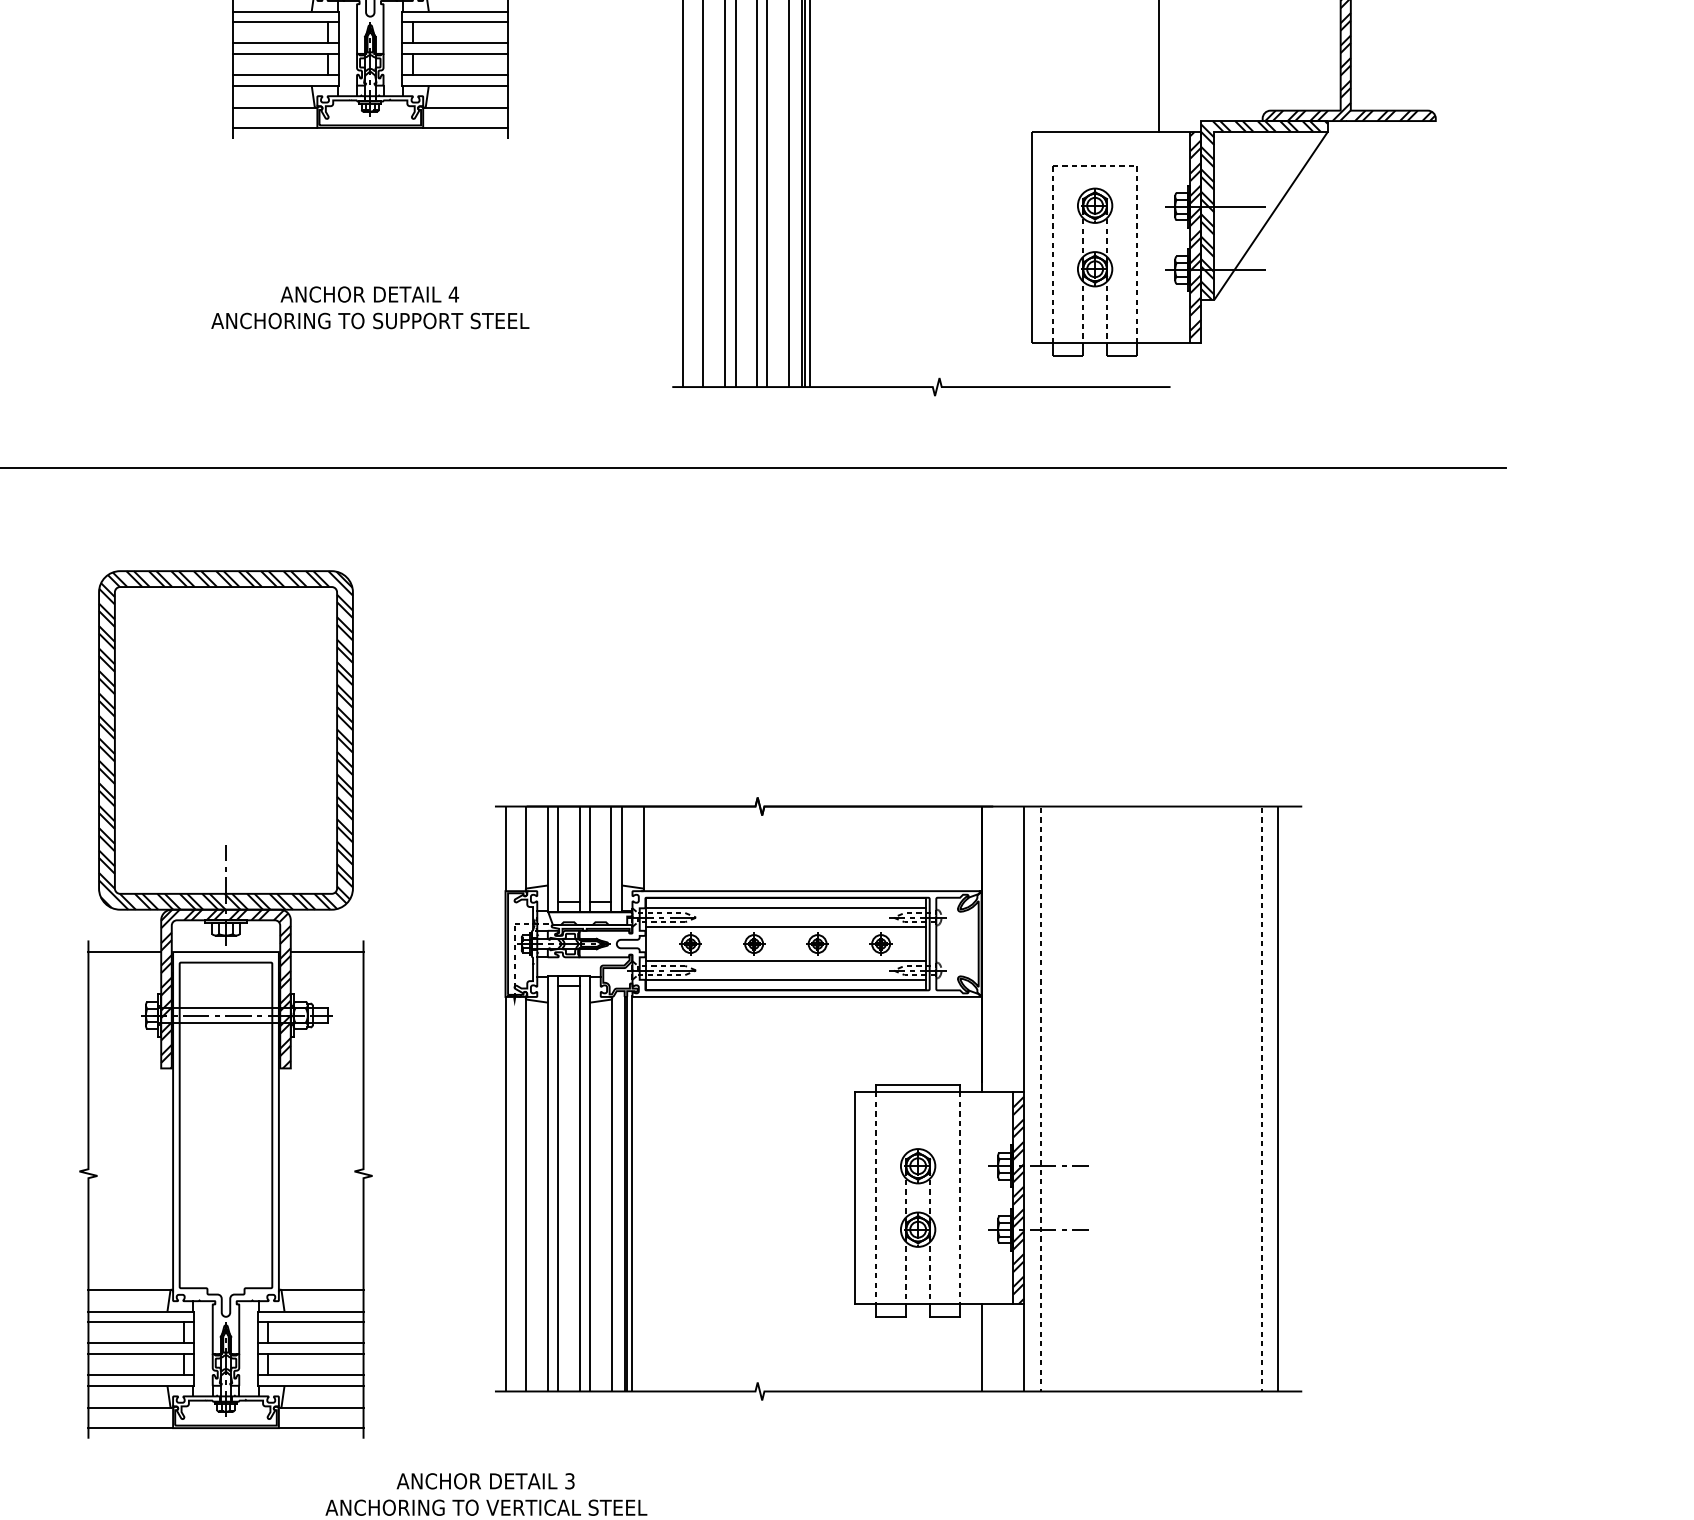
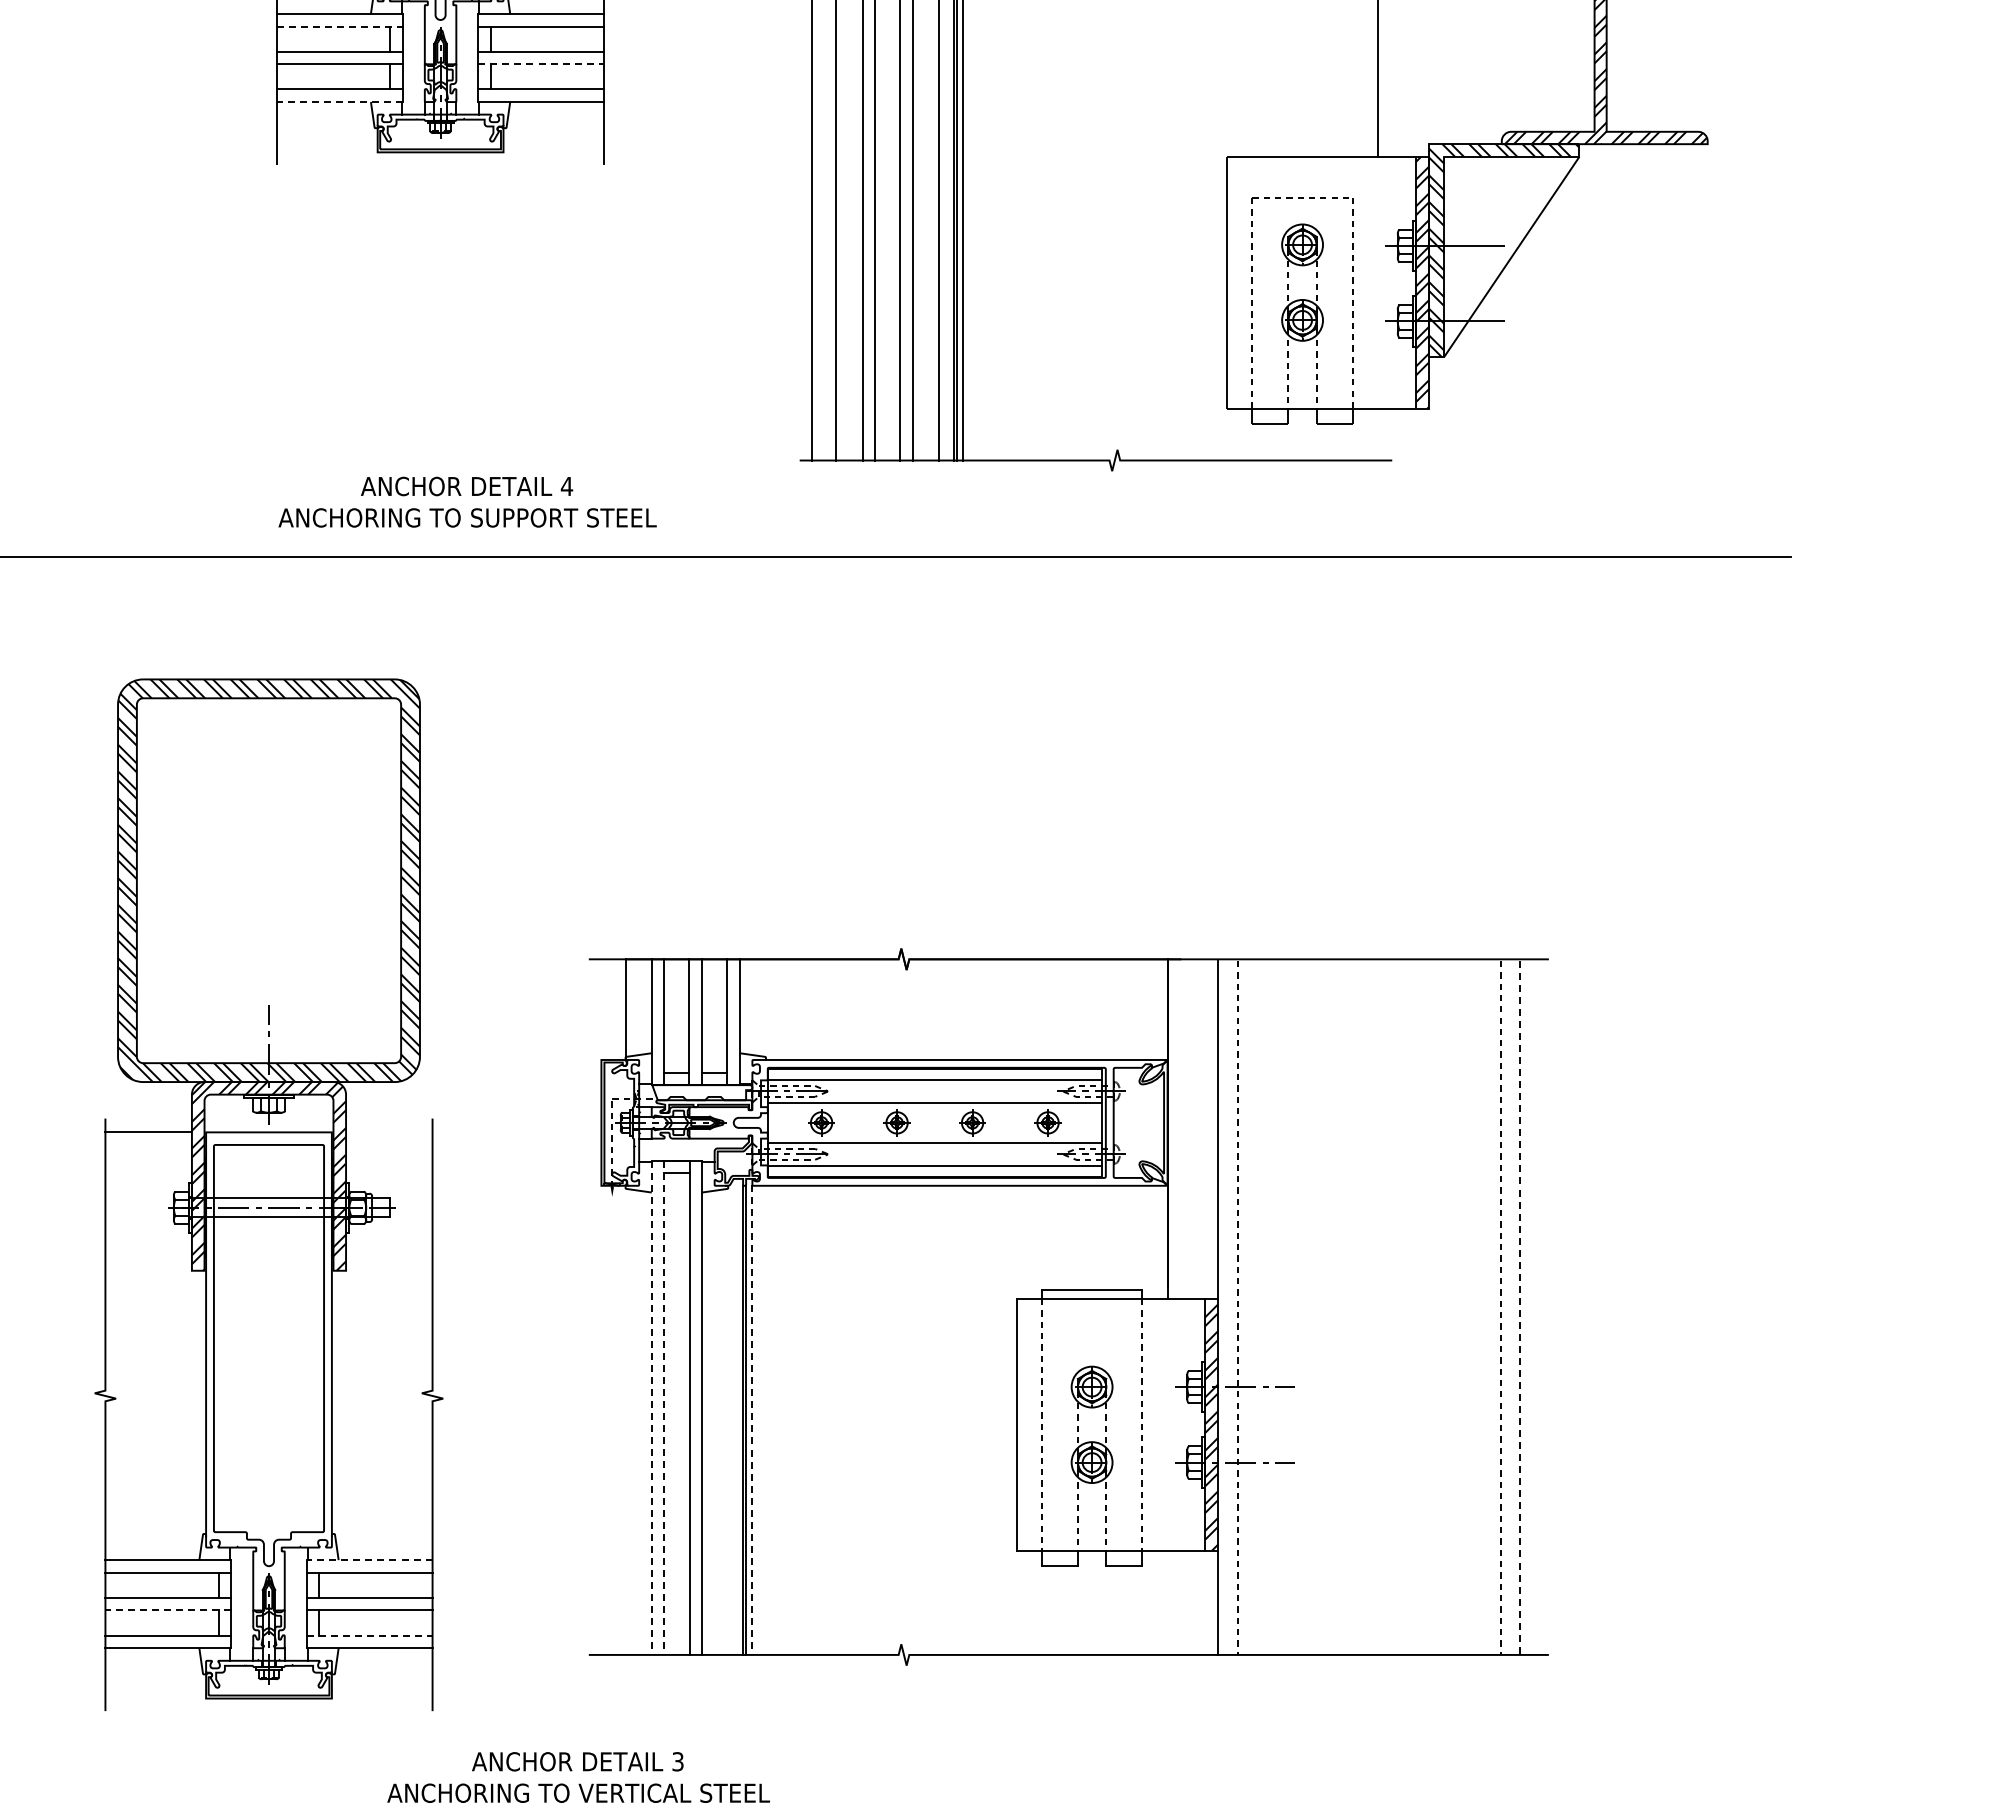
line: (285, 22) -> (339, 26), solid -> dashed
line: (455, 54) -> (541, 64), solid -> dashed
line: (285, 86) -> (339, 102), solid -> dashed
line: (274, 107) -> (326, 128), removed
line: (466, 107) -> (554, 128), removed
line: (275, 128) -> (327, 152), removed
line: (465, 128) -> (553, 152), removed
text: (370, 307) -> (467, 501), moved
line: (643, 847) -> (765, 1008), removed
line: (505, 848) -> (601, 1009), removed
line: (327, 952) -> (389, 1132), removed
line: (1277, 1100) -> (1519, 1308), solid -> dashed
line: (547, 1184) -> (651, 1408), solid -> dashed
line: (558, 1184) -> (664, 1408), solid -> dashed
line: (505, 1193) -> (601, 1419), removed
line: (525, 1194) -> (625, 1420), removed
line: (612, 1194) -> (728, 1420), removed
line: (632, 1194) -> (752, 1420), solid -> dashed
line: (129, 1289) -> (154, 1533), removed
line: (321, 1289) -> (382, 1533), removed
line: (310, 1312) -> (369, 1560), solid -> dashed
line: (981, 1347) -> (1167, 1602), removed
line: (141, 1354) -> (168, 1610), solid -> dashed
line: (310, 1375) -> (369, 1635), solid -> dashed
line: (129, 1407) -> (154, 1674), removed
line: (322, 1407) -> (383, 1674), removed
line: (130, 1428) -> (155, 1698), removed
line: (320, 1428) -> (381, 1698), removed

